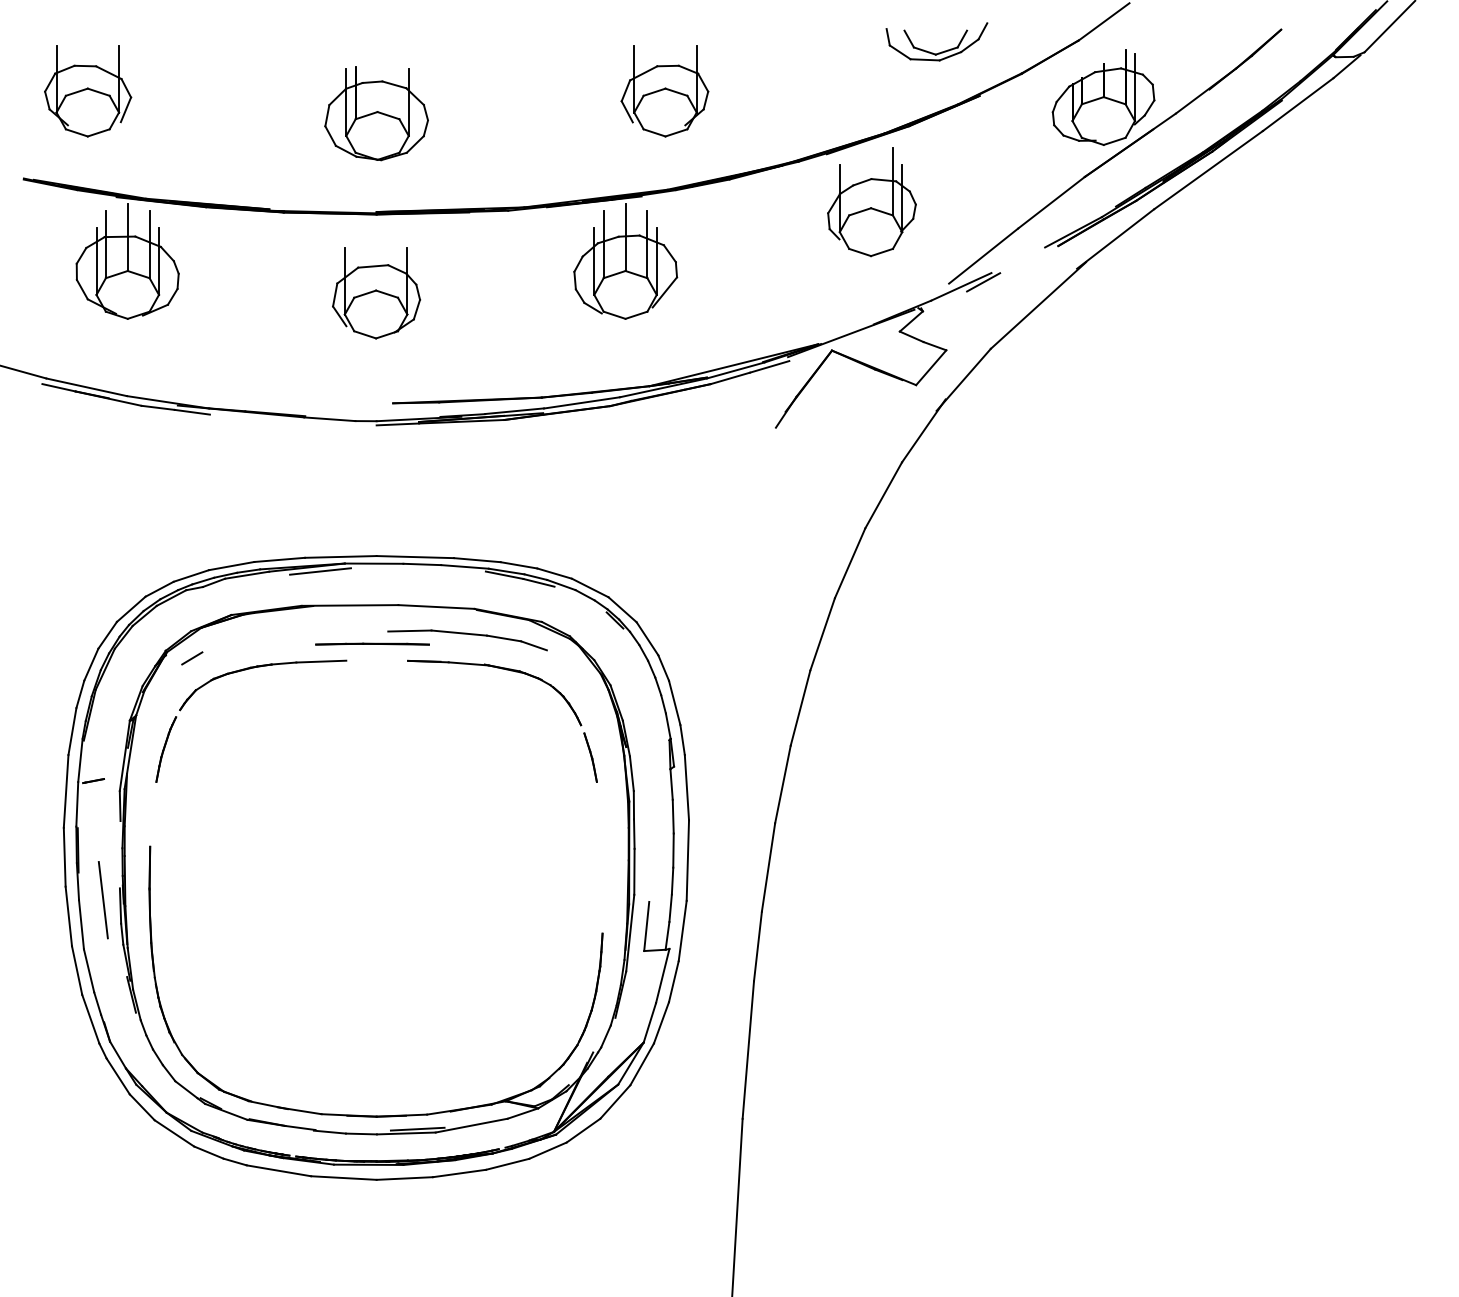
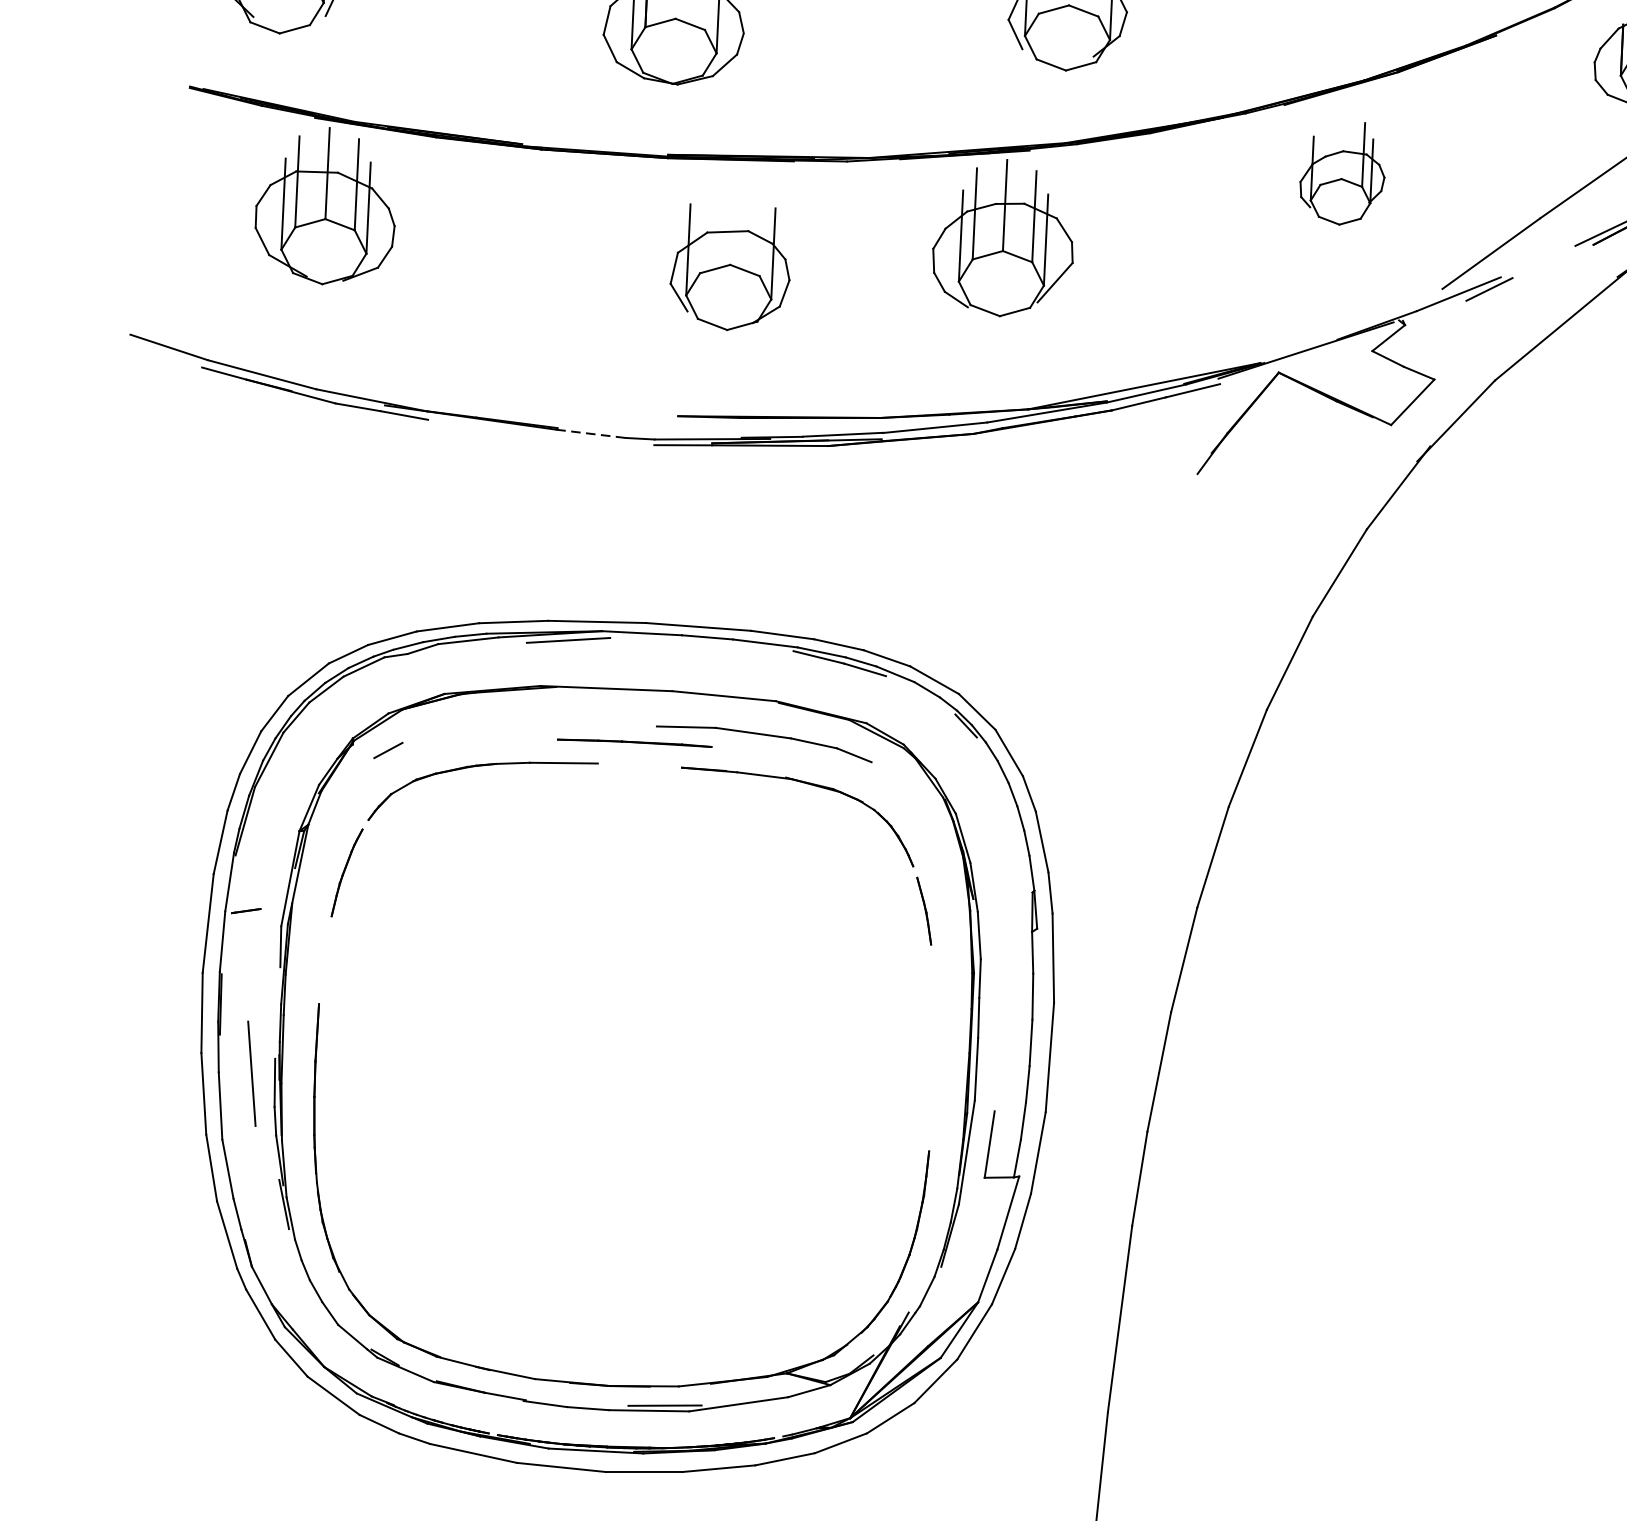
part: (871, 202) -> (1342, 173), size x0.7
part: (376, 293) -> (730, 268), moved
line: (329, 419) -> (590, 434), solid -> dashed

